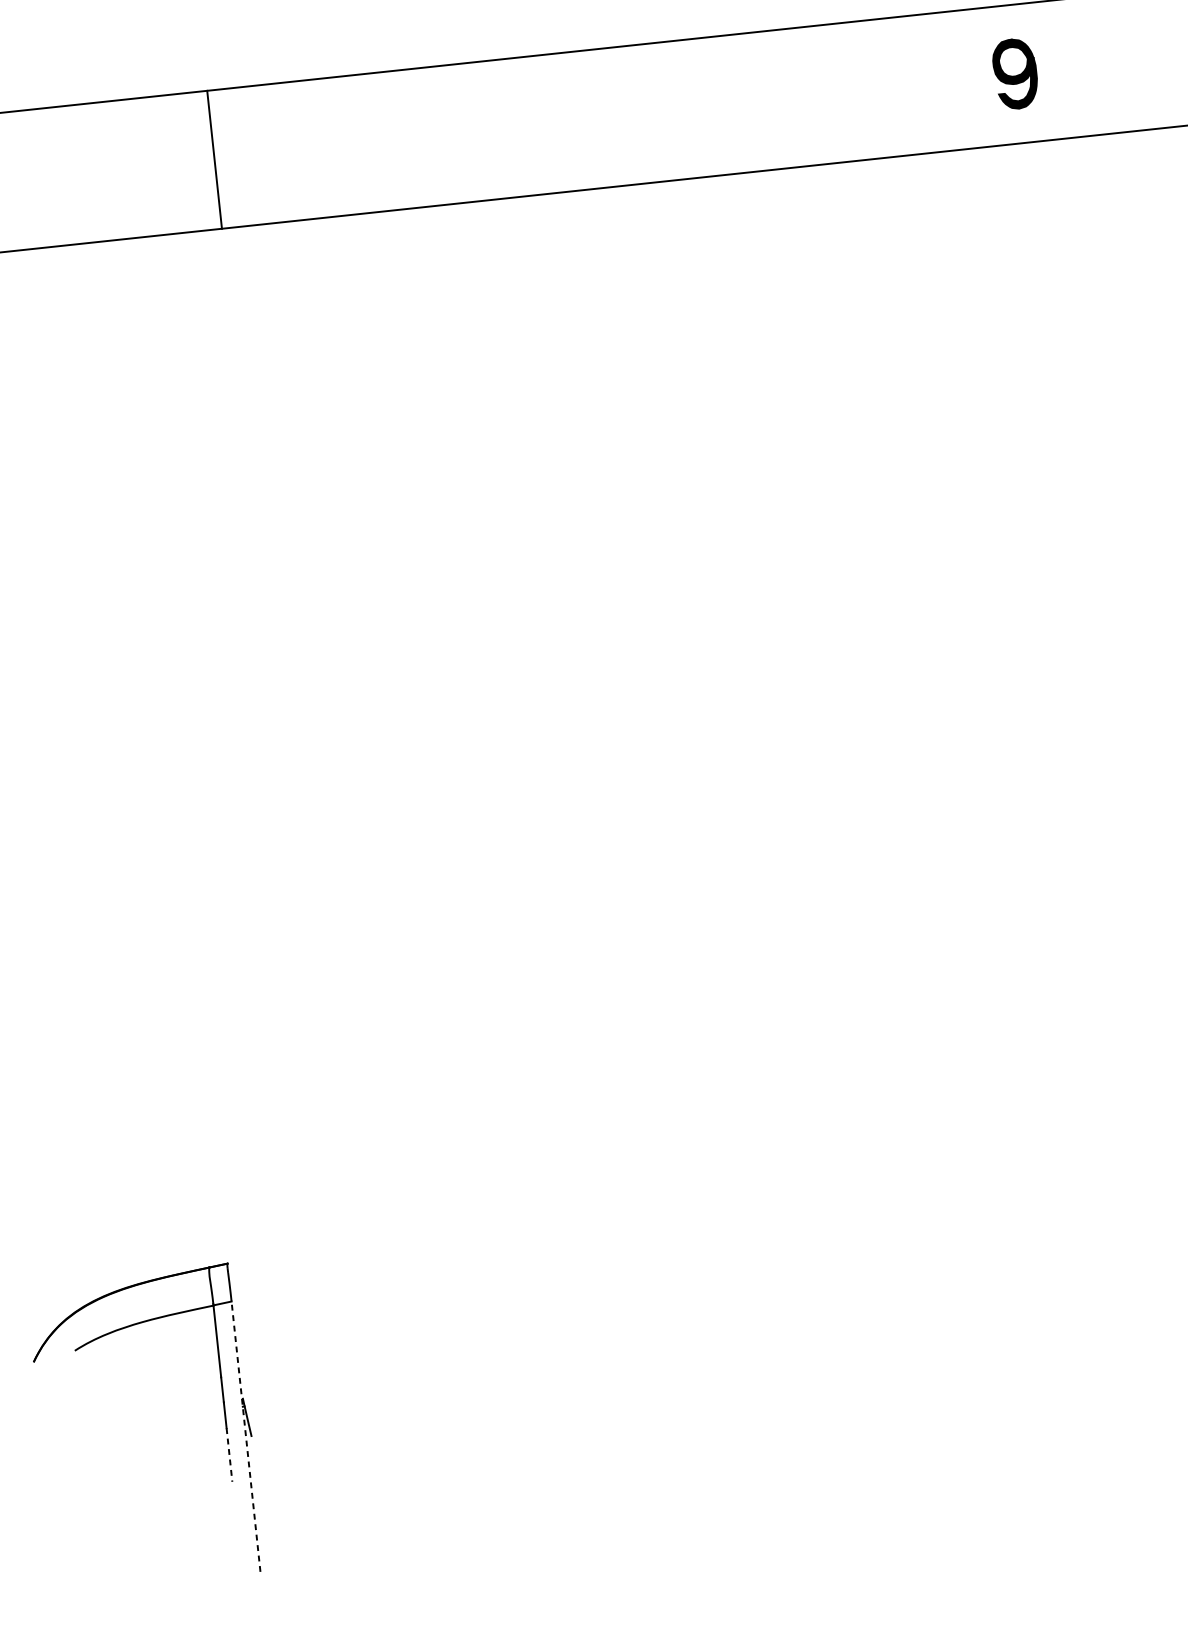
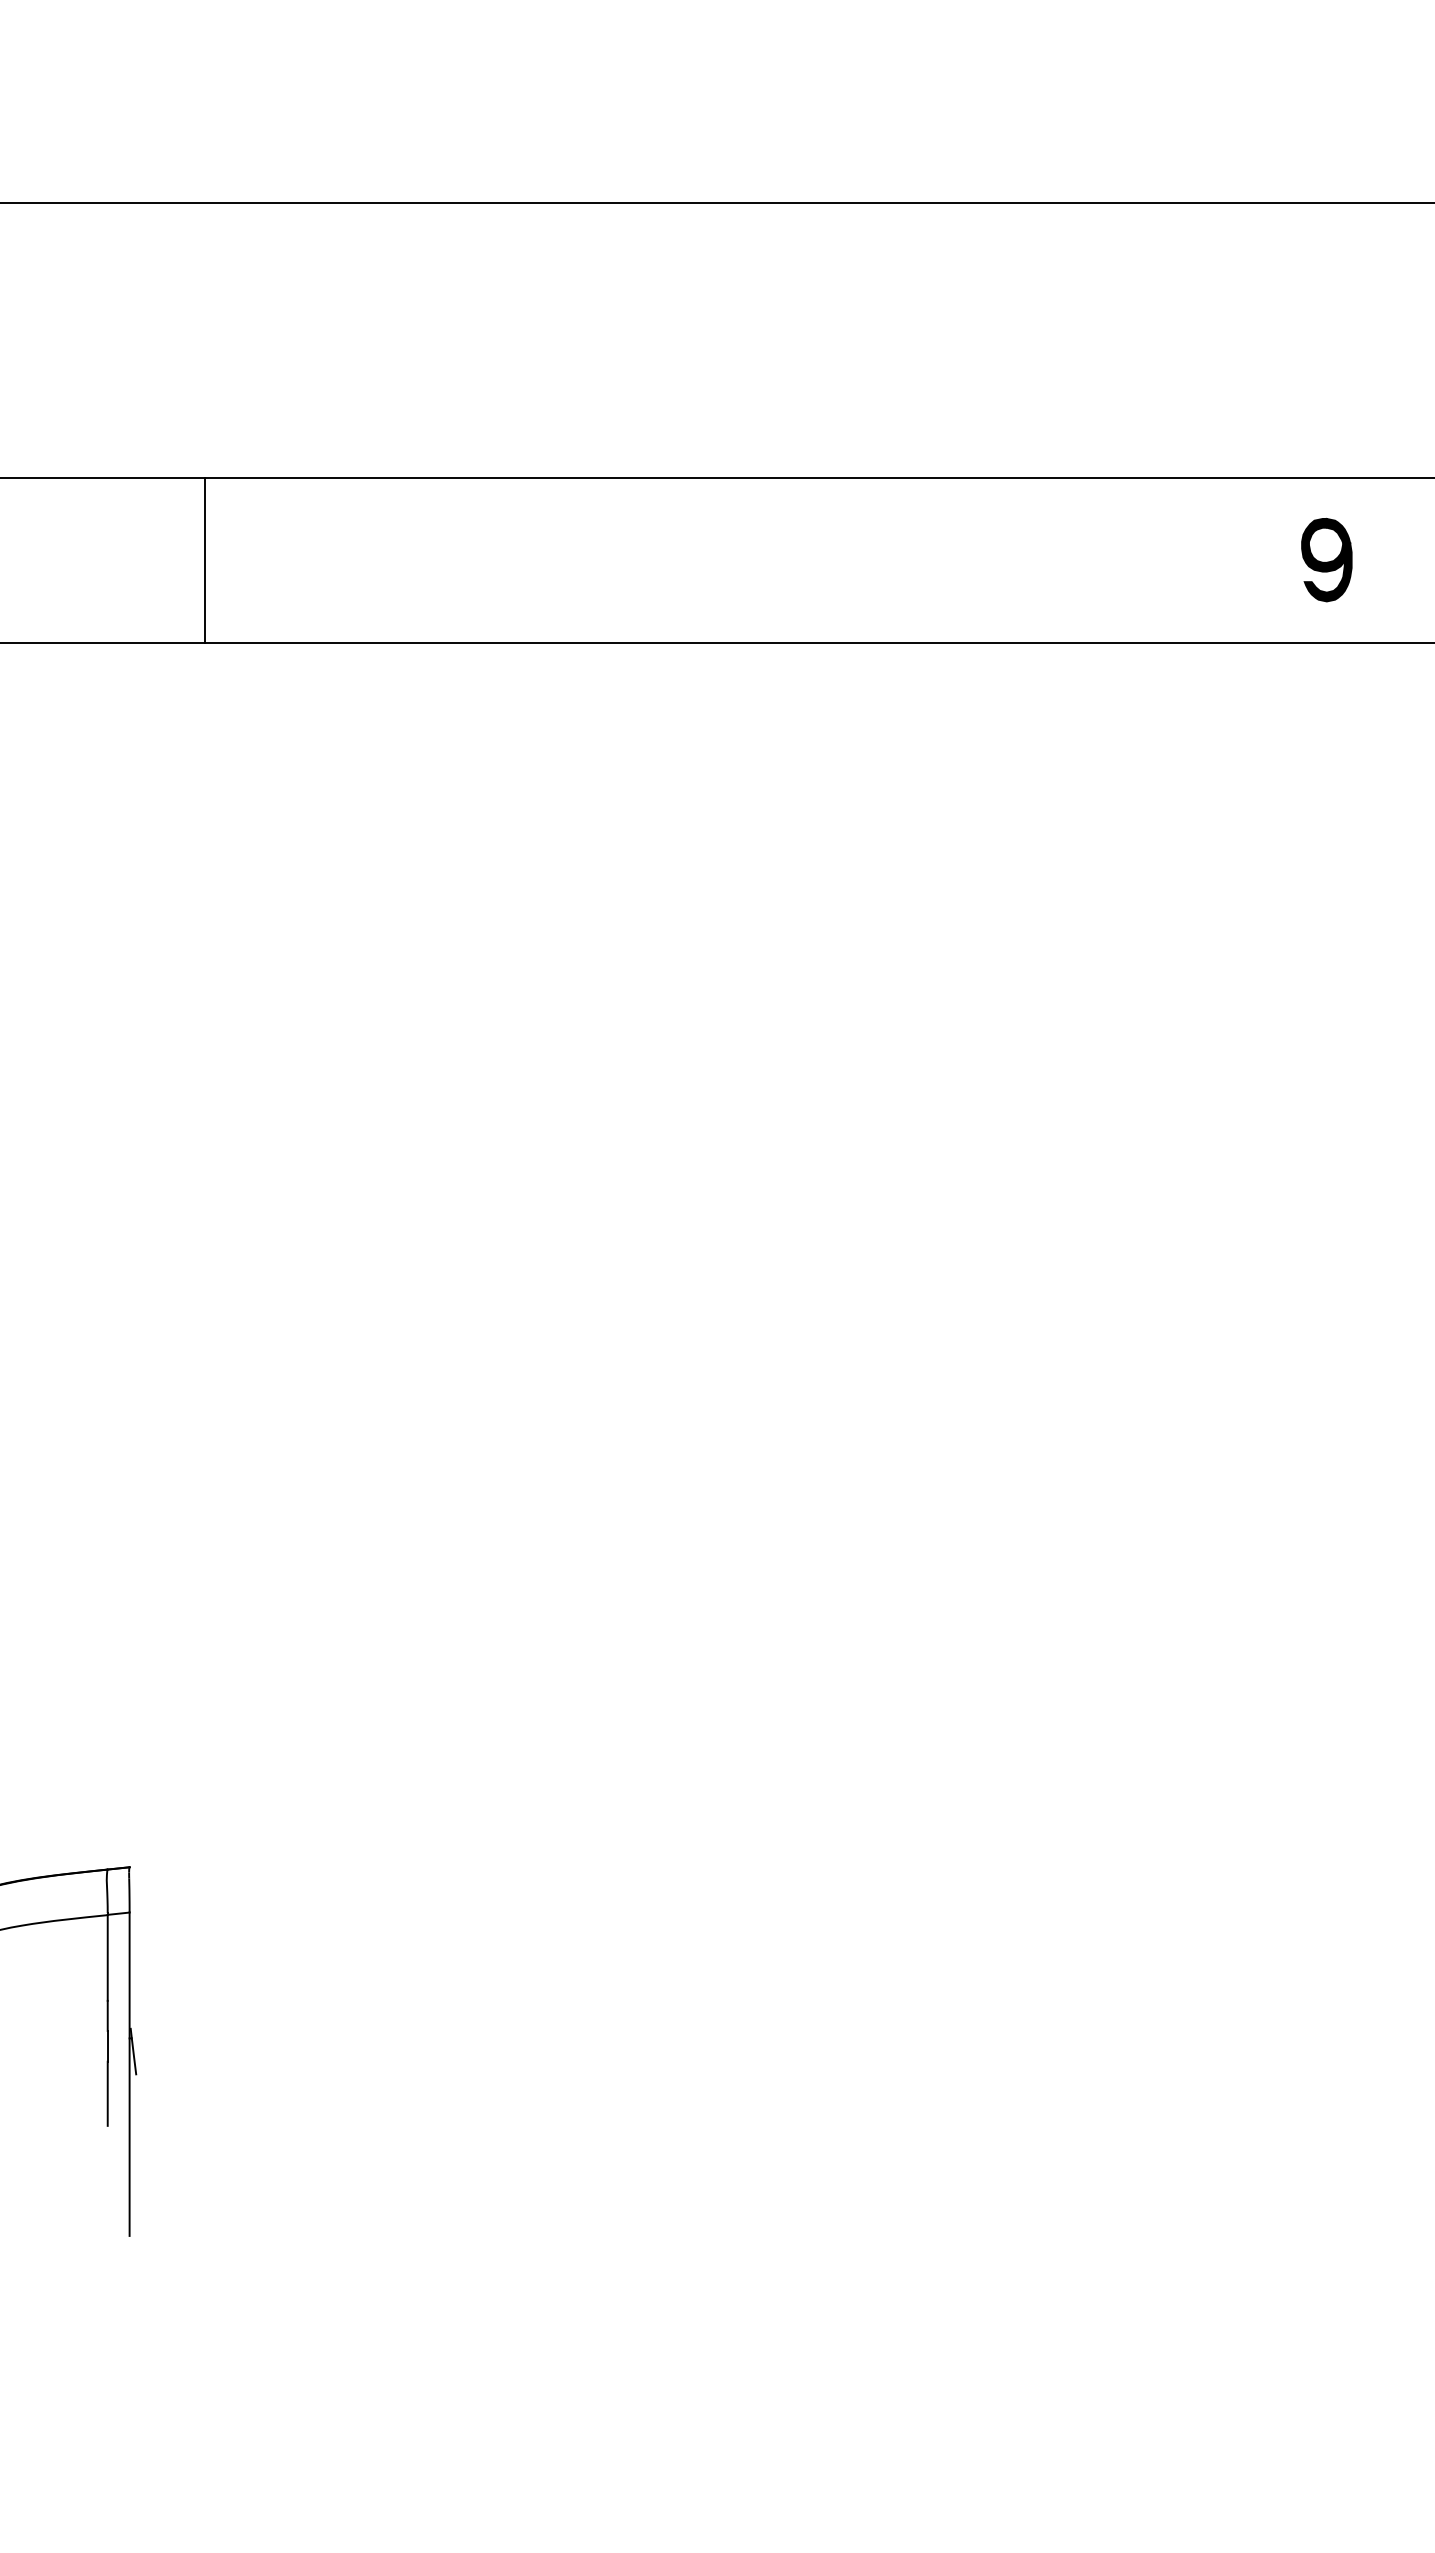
part: (1015, 73) -> (1326, 559), moved
line: (214, 159) -> (204, 559), moved
line: (245, 1436) -> (129, 2074), dashed -> solid
line: (229, 1455) -> (107, 2094), dashed -> solid

